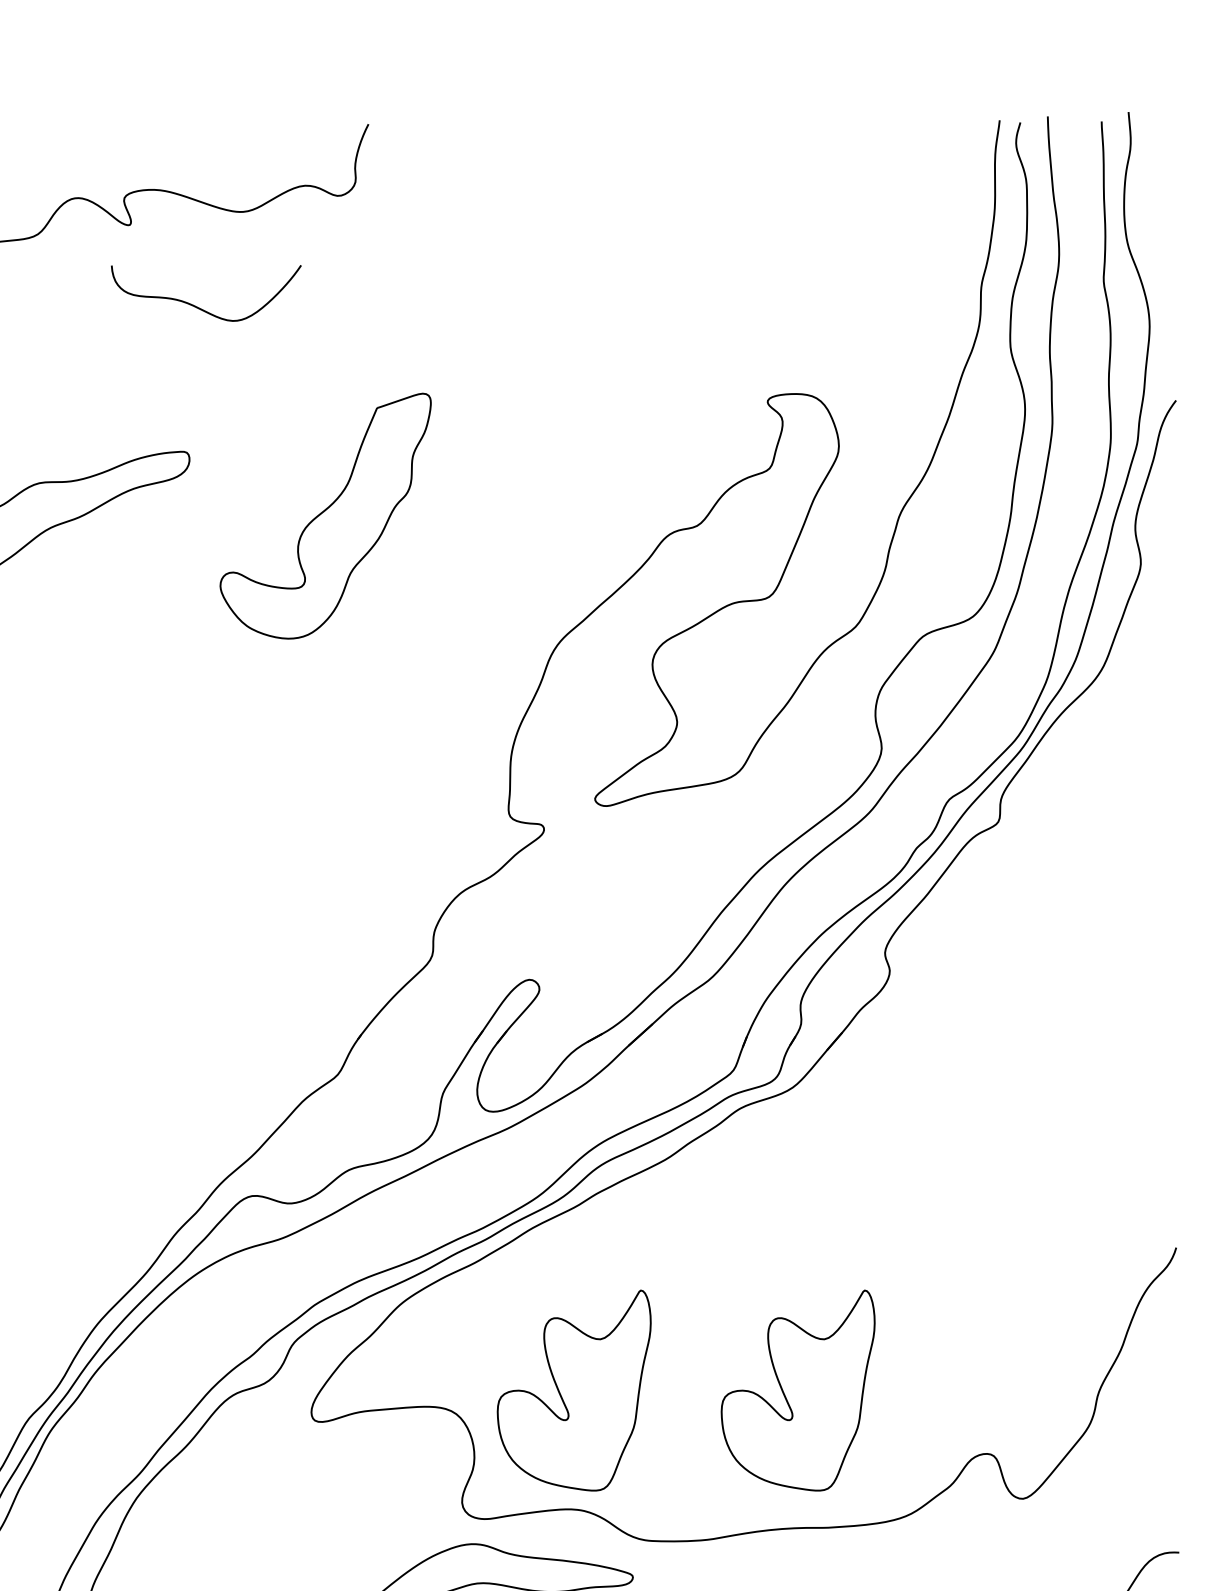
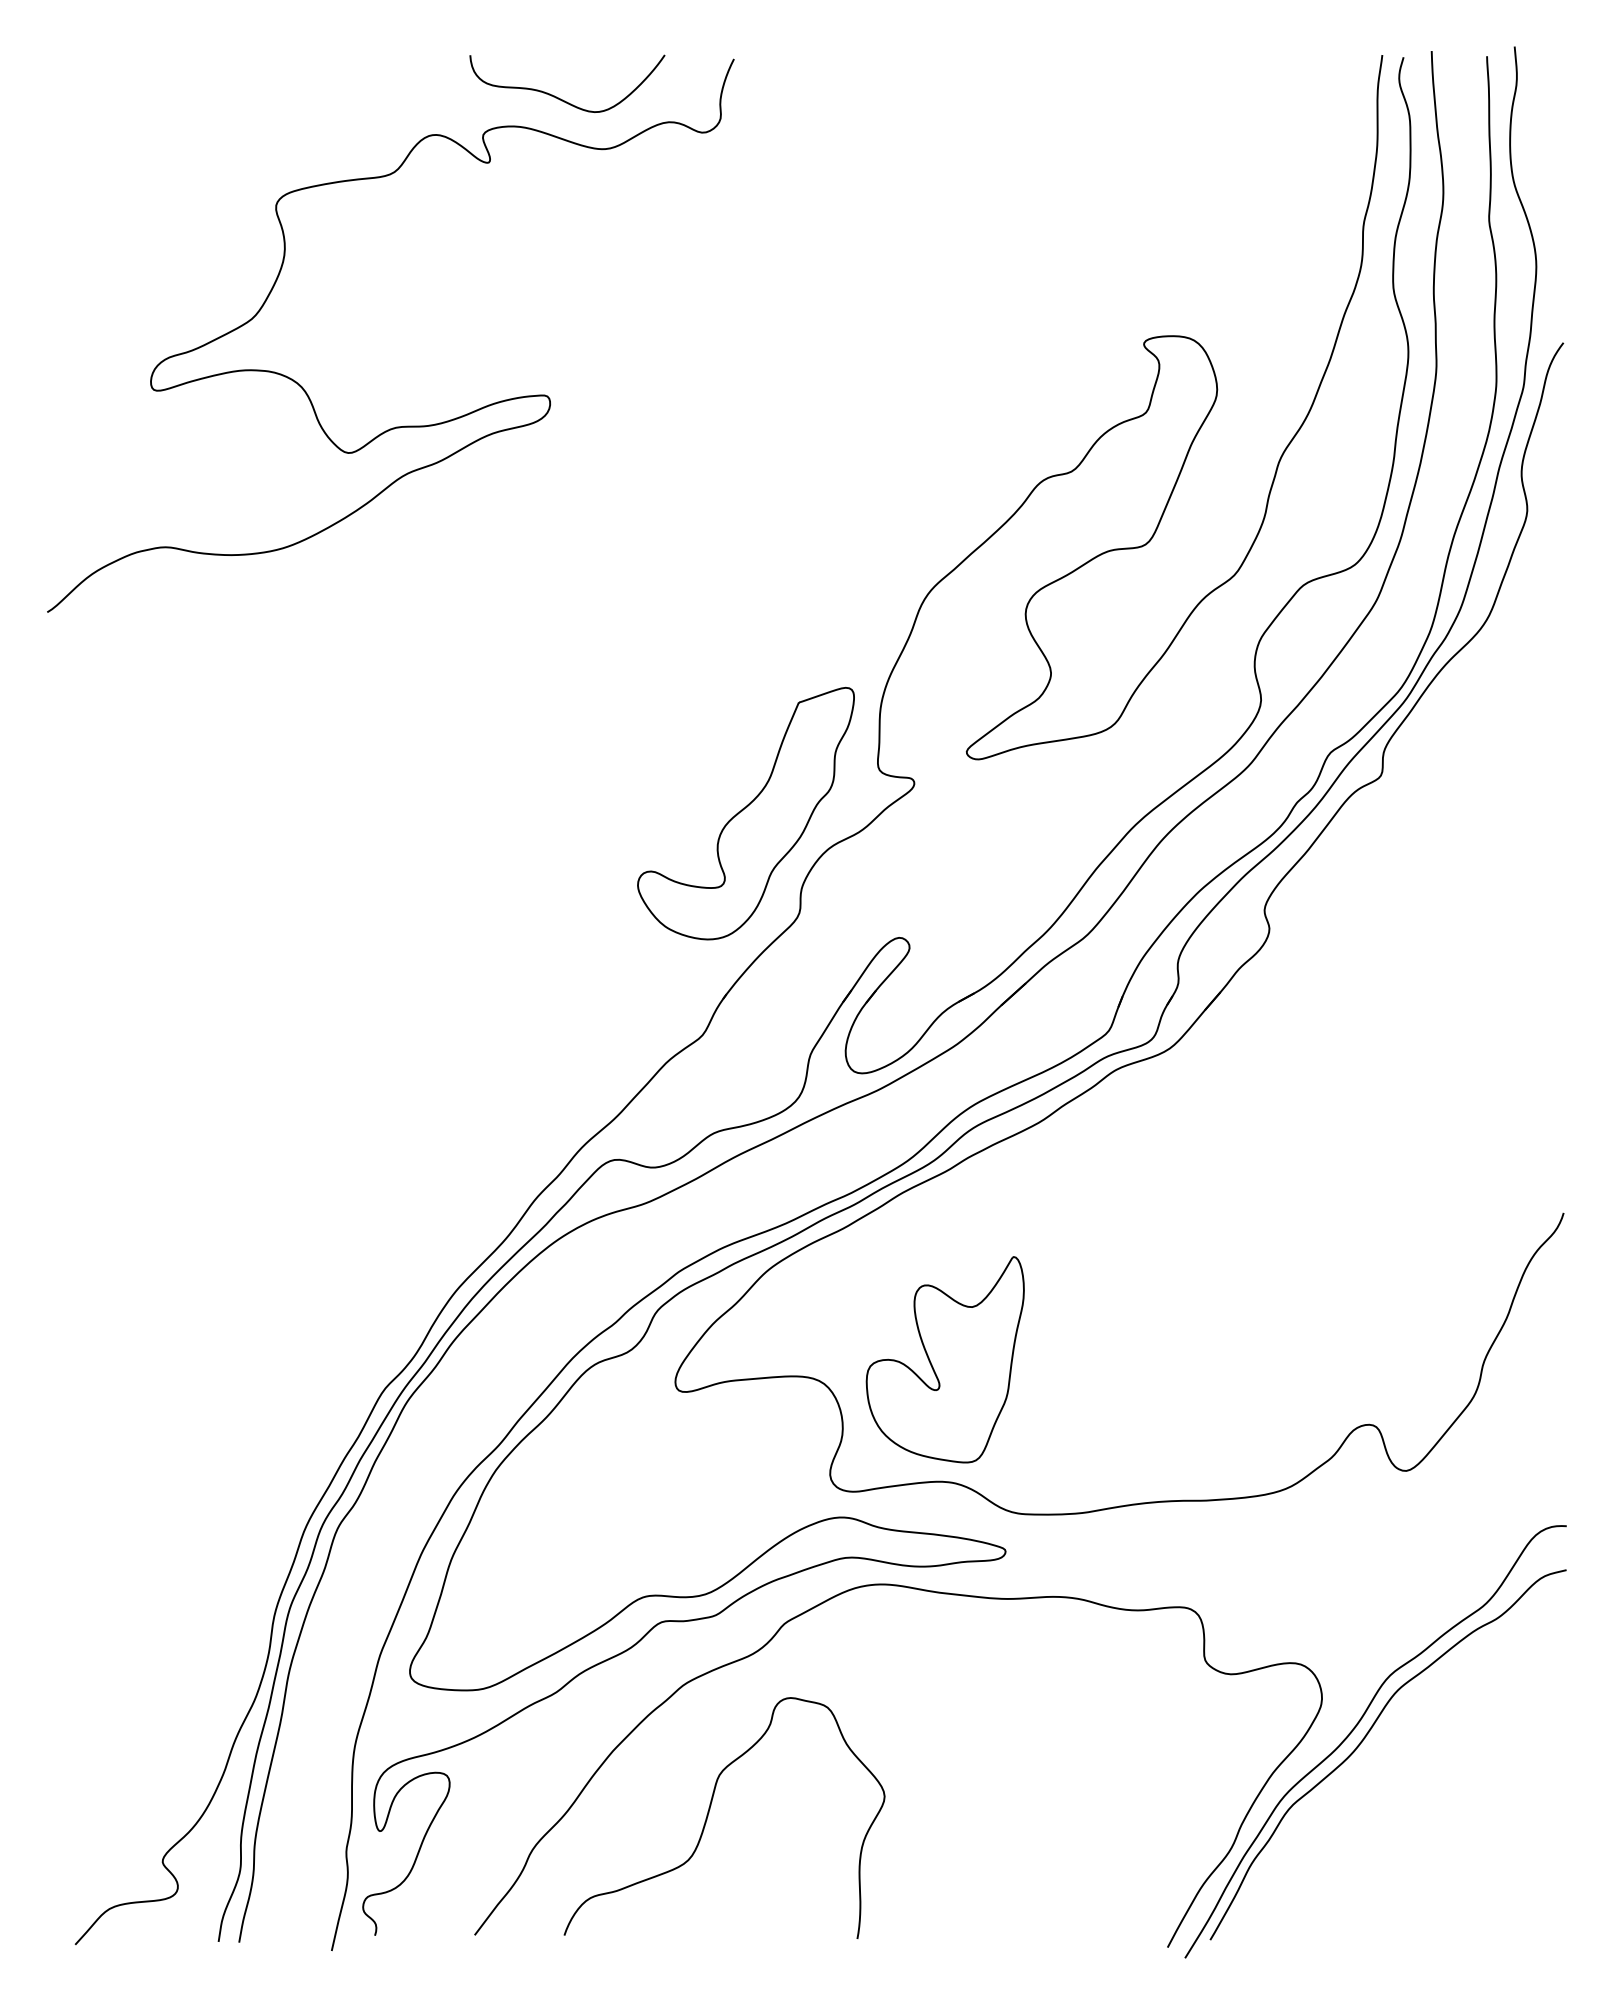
curve: (199, 307) -> (560, 98), moved
part: (325, 516) -> (745, 813), moved
part: (797, 1390) -> (1174, 1359), removed

